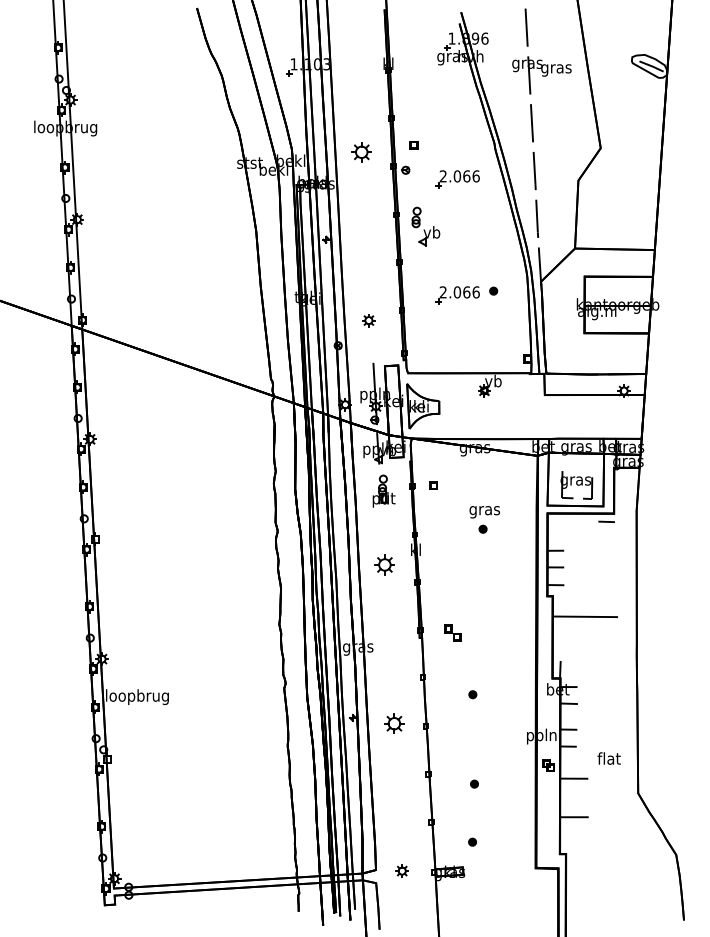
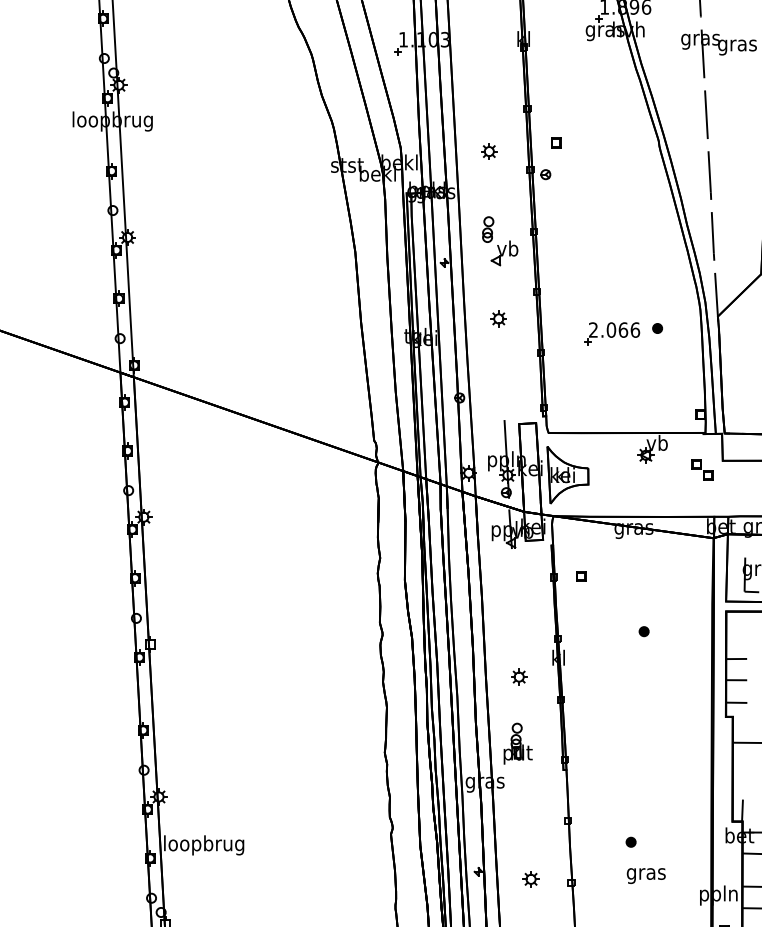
part: (360, 151) -> (488, 150), size x0.62
part: (457, 179) -> (611, 186), removed
part: (425, 226) -> (499, 241), moved
part: (368, 320) -> (498, 318), moved
part: (383, 490) -> (517, 742), moved
text: (484, 512) -> (645, 876), moved
part: (384, 564) -> (518, 676), size x0.62
part: (452, 632) -> (701, 468), moved
part: (393, 723) -> (530, 878), size x0.62

